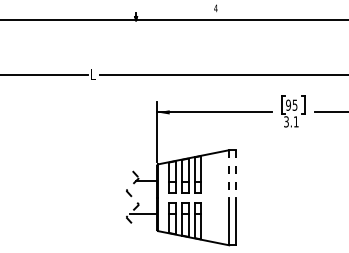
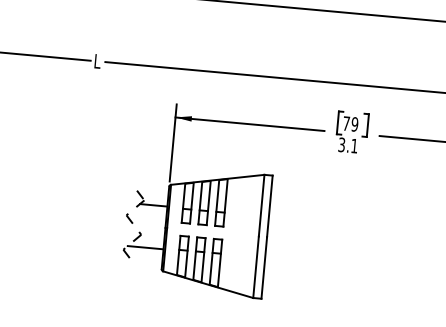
text: (291, 104) -> (350, 123), 95 -> 79
line: (229, 173) -> (262, 205), dashed -> solid
line: (235, 173) -> (269, 205), dashed -> solid

